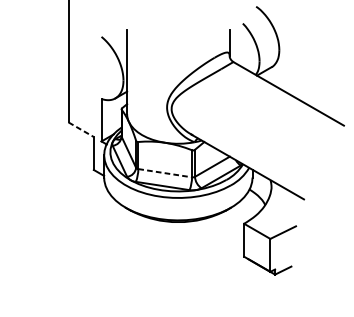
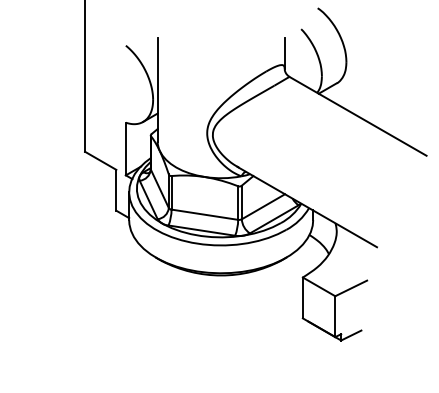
line: (81, 130) -> (101, 161), dashed -> solid
line: (164, 173) -> (204, 214), dashed -> solid

